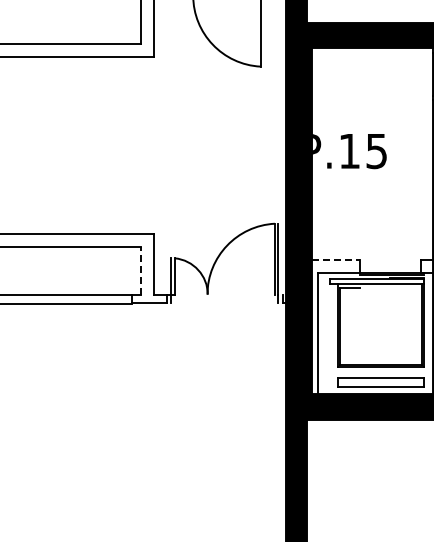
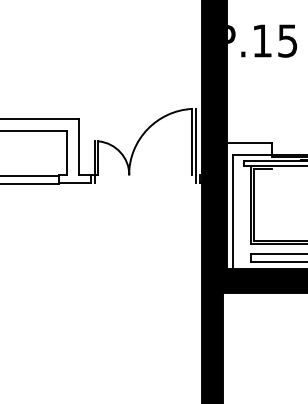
line: (336, 259) -> (250, 142), dashed -> solid
line: (140, 271) -> (66, 153), dashed -> solid

